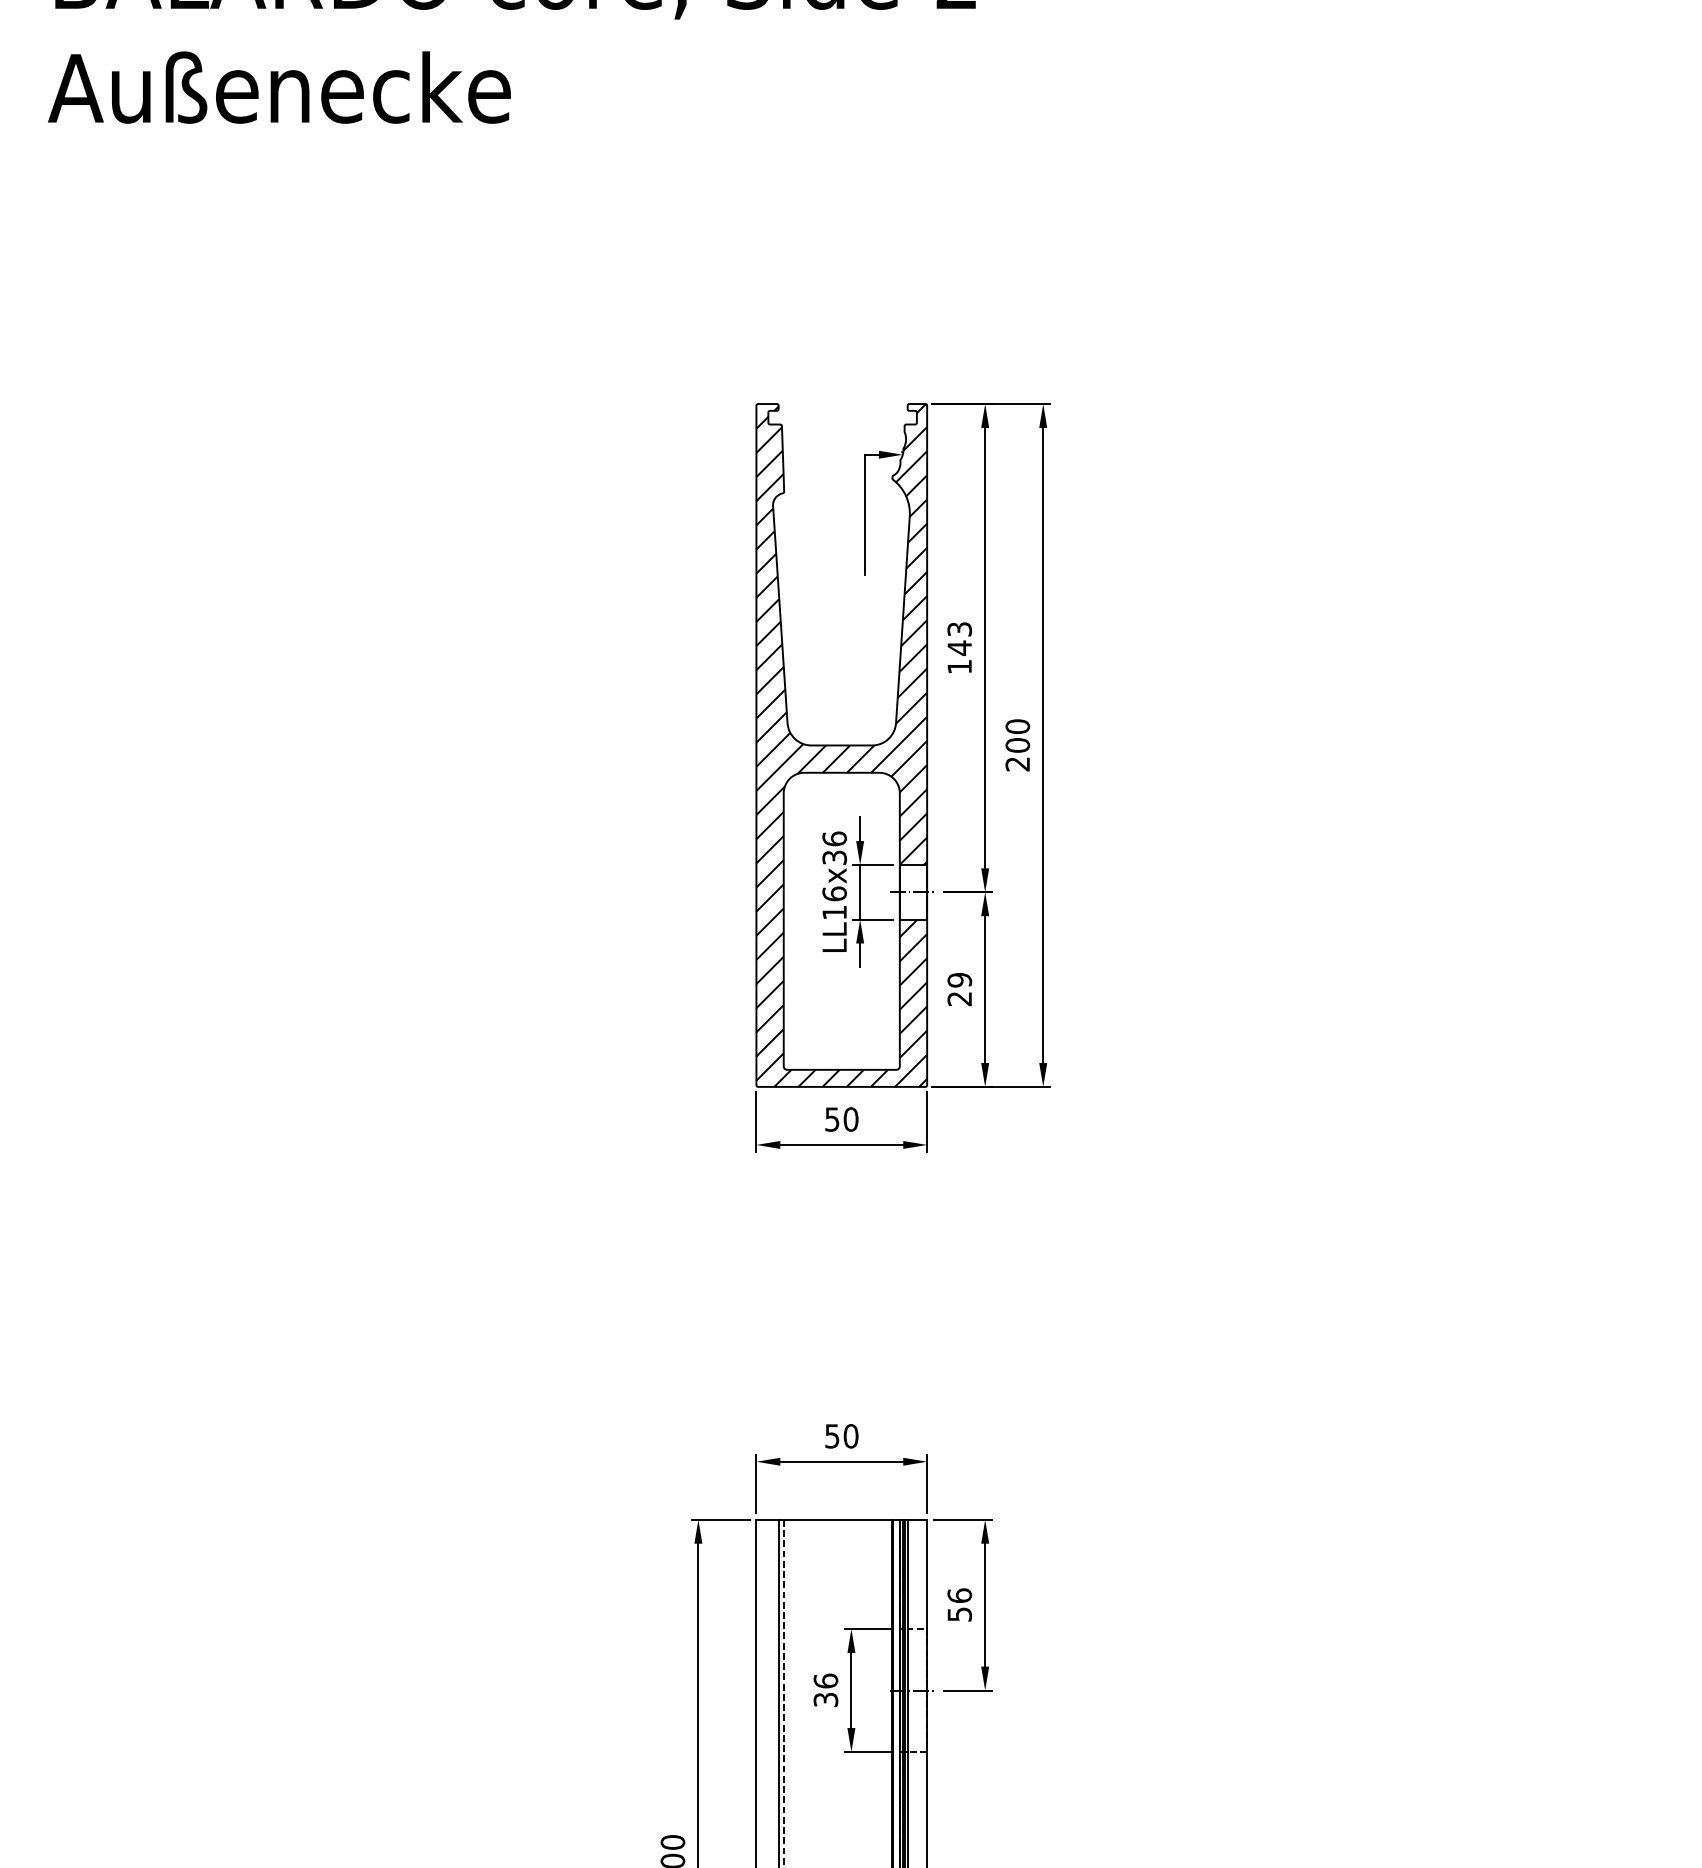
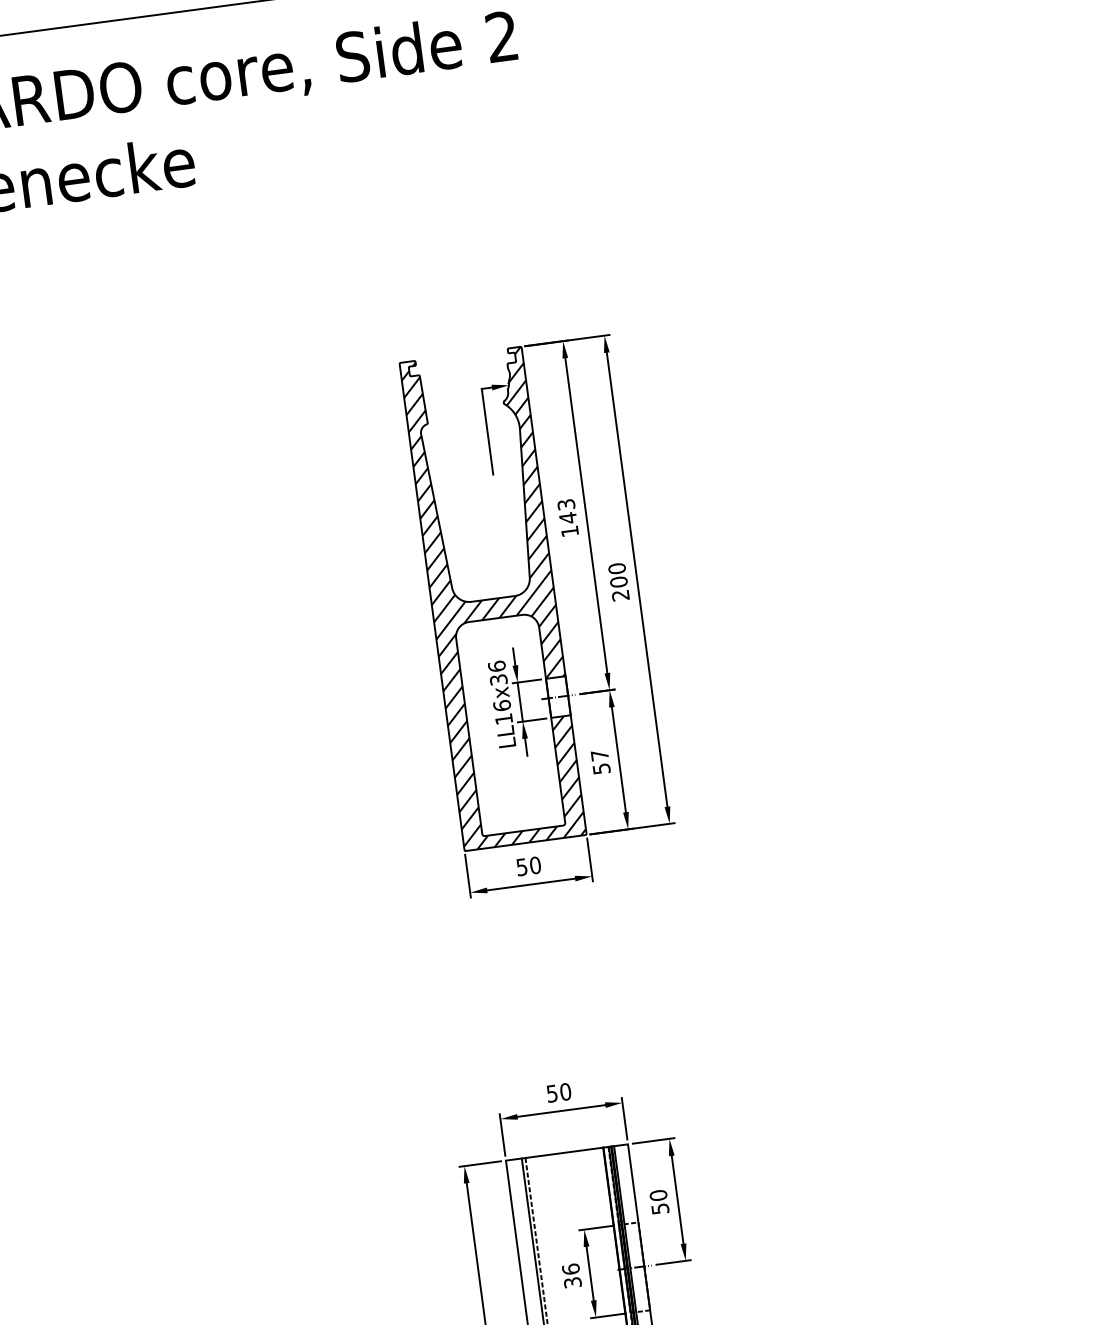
text: (959, 989) -> (600, 762), 29 -> 57
text: (959, 1595) -> (658, 1195), 56 -> 50

